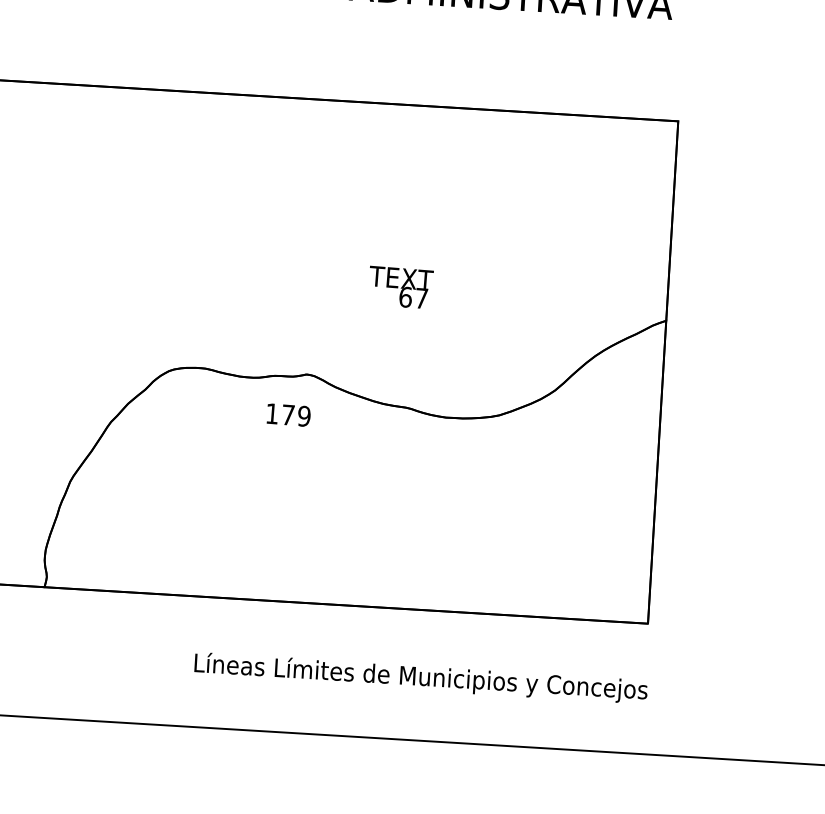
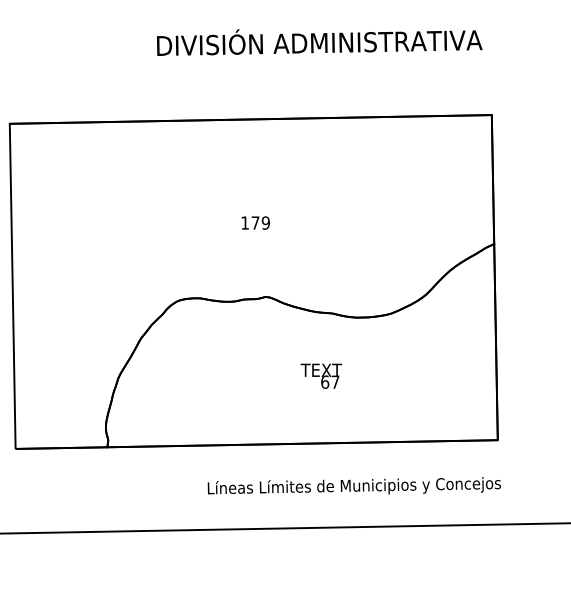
text: (399, 286) -> (320, 375), moved
text: (288, 414) -> (255, 222), moved

